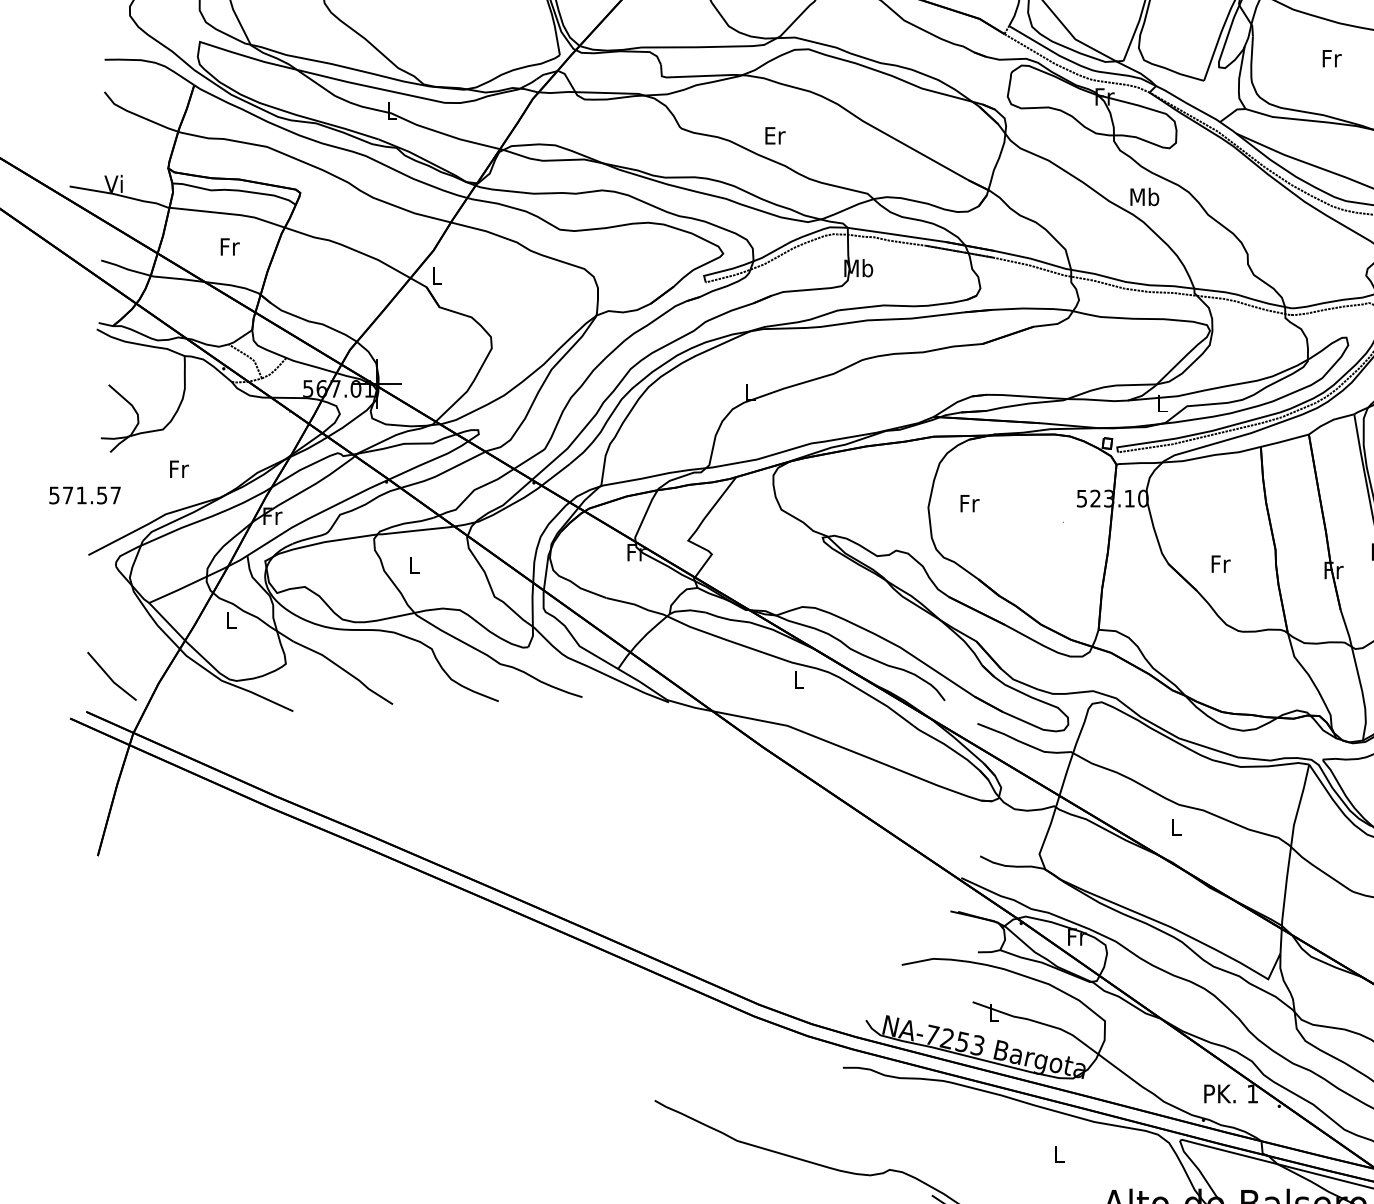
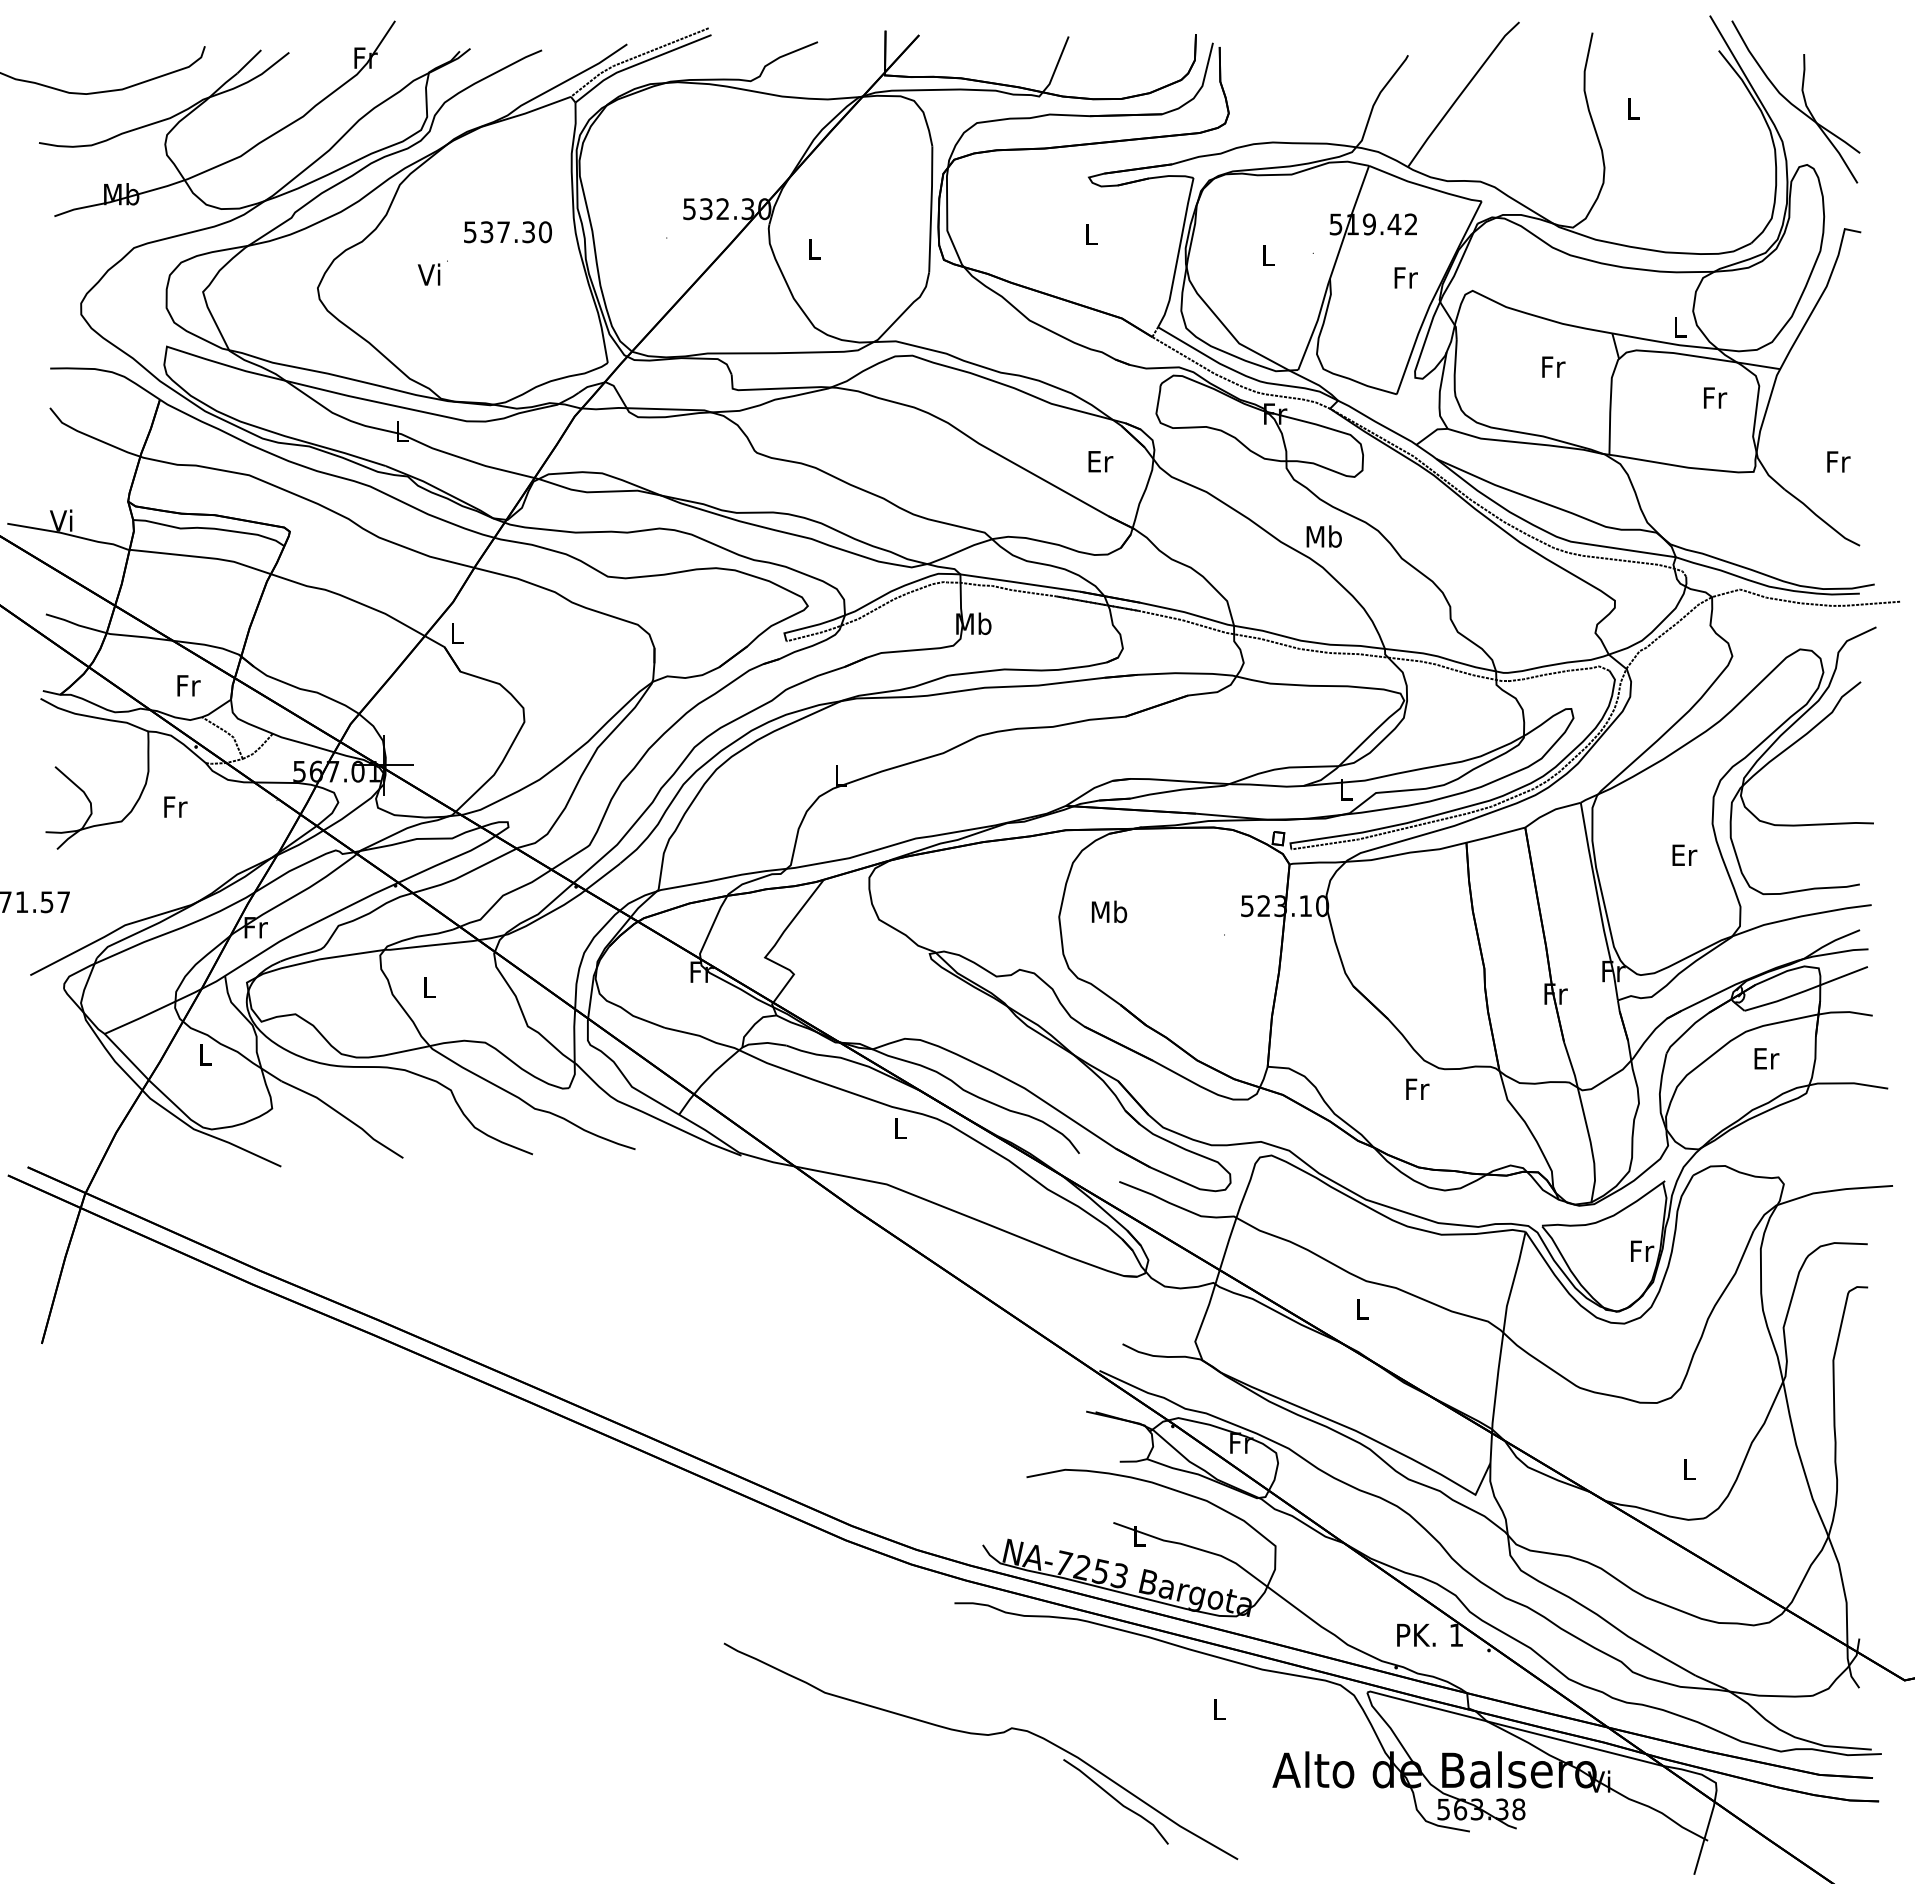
text: (775, 135) -> (1100, 461), moved
text: (229, 246) -> (188, 685), moved
text: (179, 468) -> (175, 806), moved
text: (969, 503) -> (1109, 911), Fr -> Mb
text: (1220, 563) -> (1417, 1088), moved
line: (110, 677) -> (57, 1125), removed

